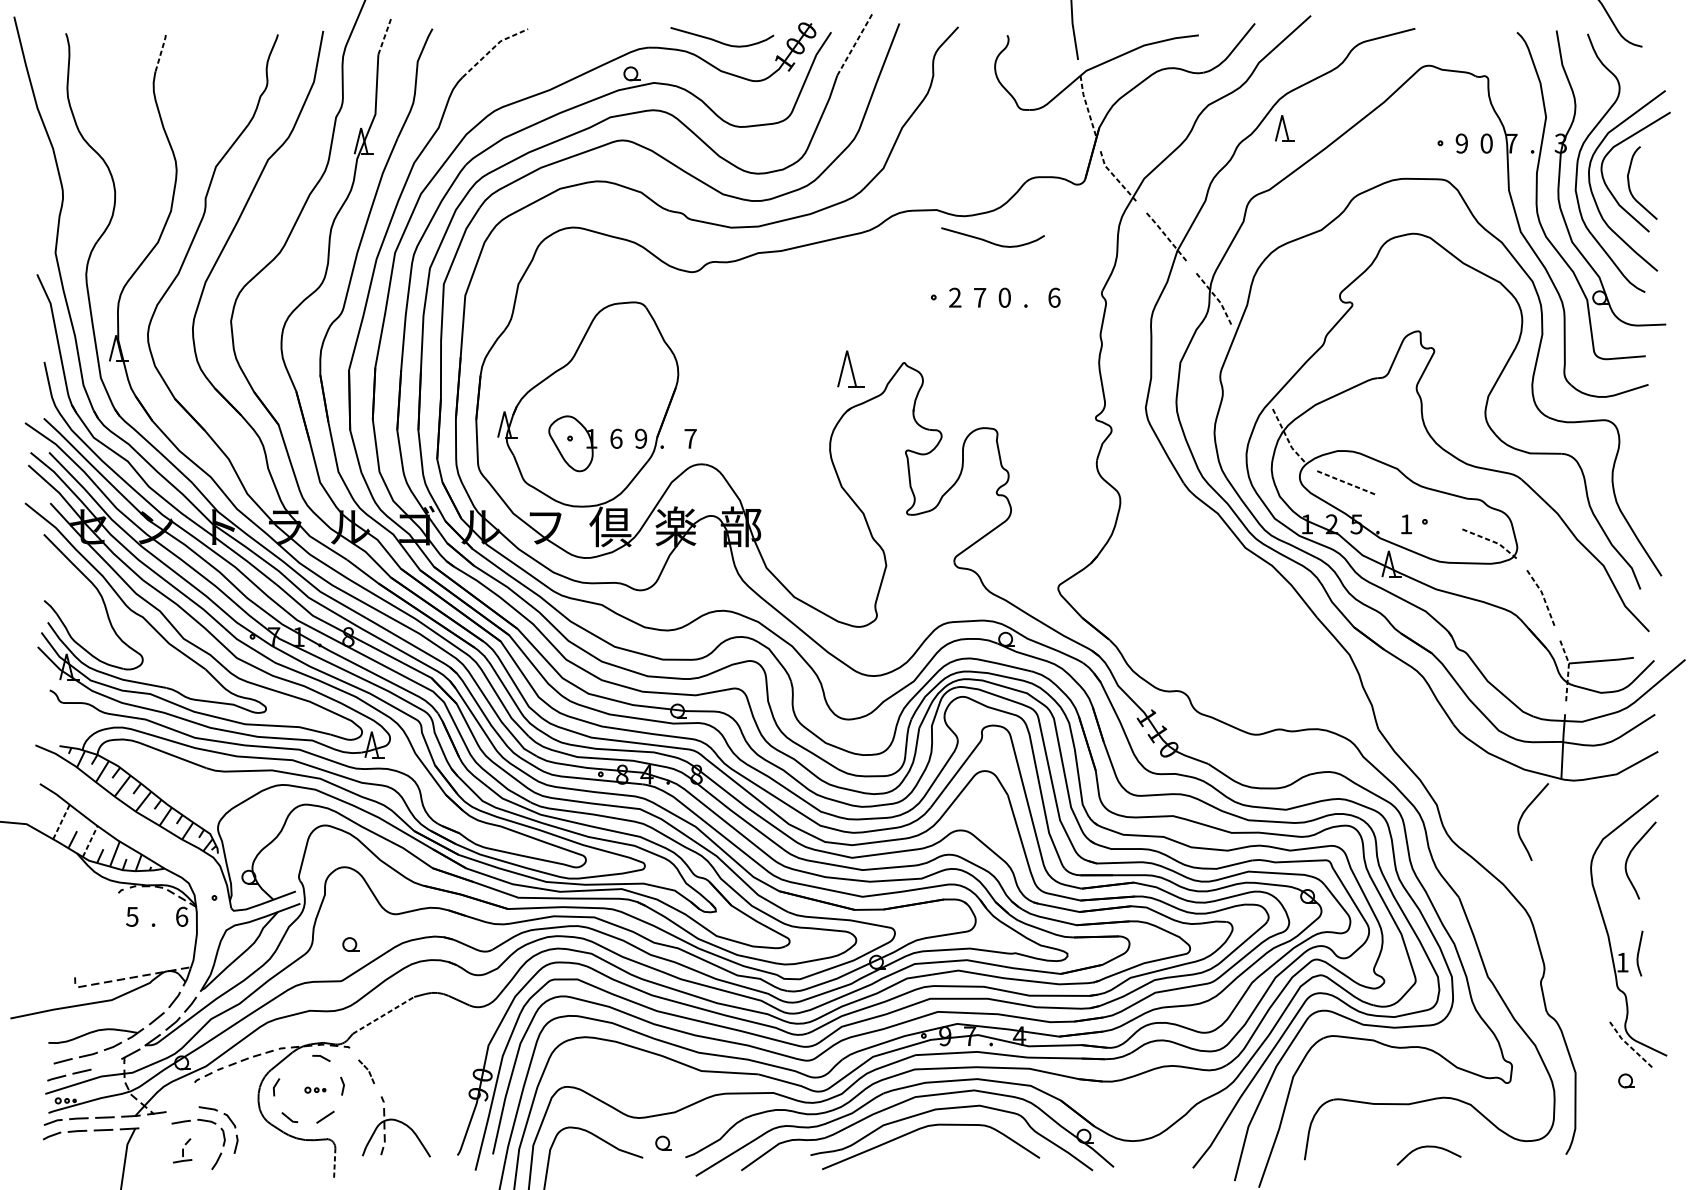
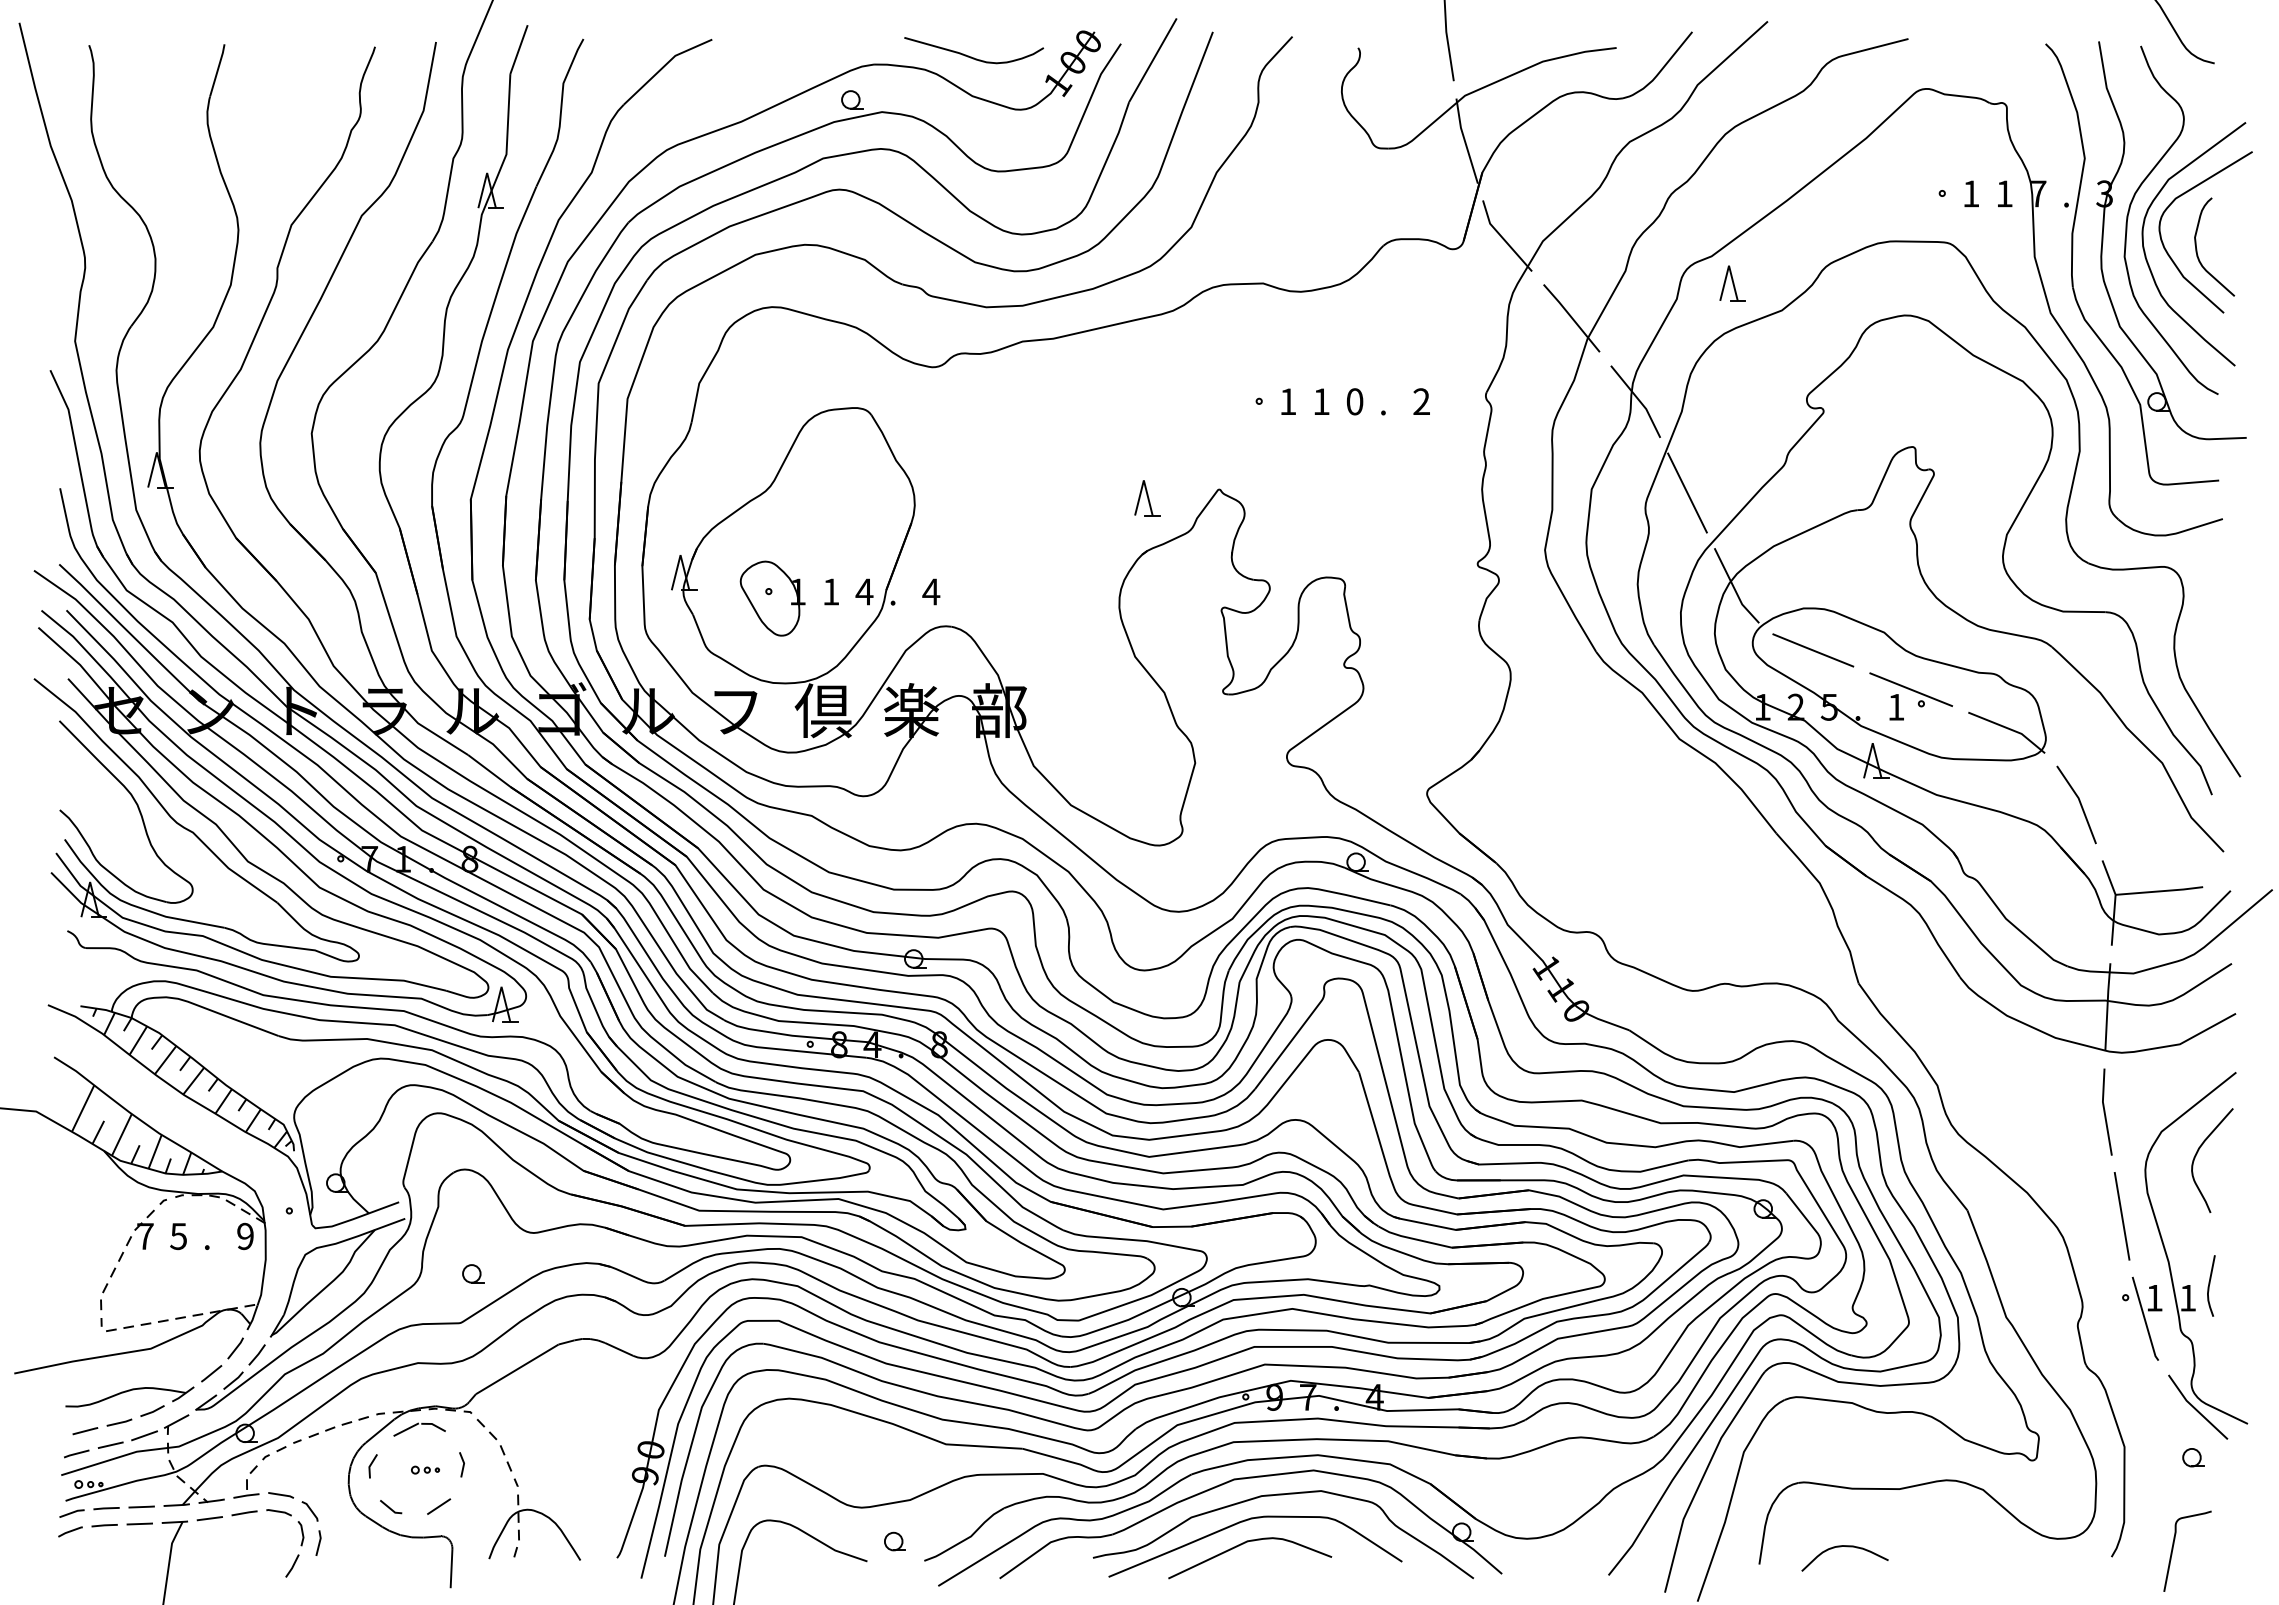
line: (385, 36) -> (519, 49), dashed -> solid
line: (855, 43) -> (1153, 59), dashed -> solid
line: (493, 48) -> (665, 65), dashed -> solid
line: (161, 52) -> (217, 70), dashed -> solid
line: (1086, 104) -> (1464, 141), dashed -> solid
part: (1284, 128) -> (1732, 283), moved
text: (1462, 143) -> (1971, 193), 9 -> 1
text: (1486, 143) -> (2004, 193), 0 -> 1
line: (1114, 175) -> (1502, 237), dashed -> solid
line: (1165, 235) -> (1571, 317), dashed -> solid
curve: (991, 241) -> (1336, 326), removed
line: (1215, 296) -> (1639, 400), dashed -> solid
text: (954, 297) -> (1287, 401), 2 -> 1
text: (979, 297) -> (1321, 401), 7 -> 1
text: (1054, 297) -> (1421, 401), 6 -> 2
line: (1251, 365) -> (1687, 492), added
part: (850, 369) -> (1147, 498), size x0.71
line: (1286, 436) -> (1734, 588), dashed -> solid
text: (616, 438) -> (831, 591), 6 -> 1
text: (641, 438) -> (864, 591), 9 -> 4
text: (690, 438) -> (931, 591), 7 -> 4
line: (1344, 482) -> (1812, 650), dashed -> solid
line: (1417, 511) -> (1911, 689), added
line: (1490, 540) -> (2009, 729), dashed -> solid
line: (1542, 595) -> (2080, 802), dashed -> solid
line: (1568, 668) -> (2115, 901), dashed -> solid
curve: (1522, 816) -> (2053, 1100), removed
line: (61, 821) -> (83, 1108), dashed -> solid
line: (1561, 824) -> (2105, 1111), added
line: (90, 841) -> (122, 1134), dashed -> solid
line: (1573, 901) -> (2121, 1215), added
text: (181, 916) -> (245, 1236), 6 -> 9
part: (94, 933) -> (127, 1259), added
part: (1588, 977) -> (2142, 1318), added
line: (383, 1015) -> (517, 1369), dashed -> solid
line: (1628, 1044) -> (2195, 1408), dashed -> solid
line: (301, 1060) -> (406, 1429), added
line: (107, 1064) -> (144, 1435), added
part: (366, 1071) -> (494, 1445), size x1.67
line: (155, 1126) -> (209, 1518), added
curve: (922, 1145) -> (1243, 1544), added
curve: (1430, 1147) -> (1846, 1547), moved
curve: (1611, 1149) -> (2173, 1549), added
part: (182, 1150) -> (246, 1481), moved
line: (334, 1163) -> (451, 1568), dashed -> solid

